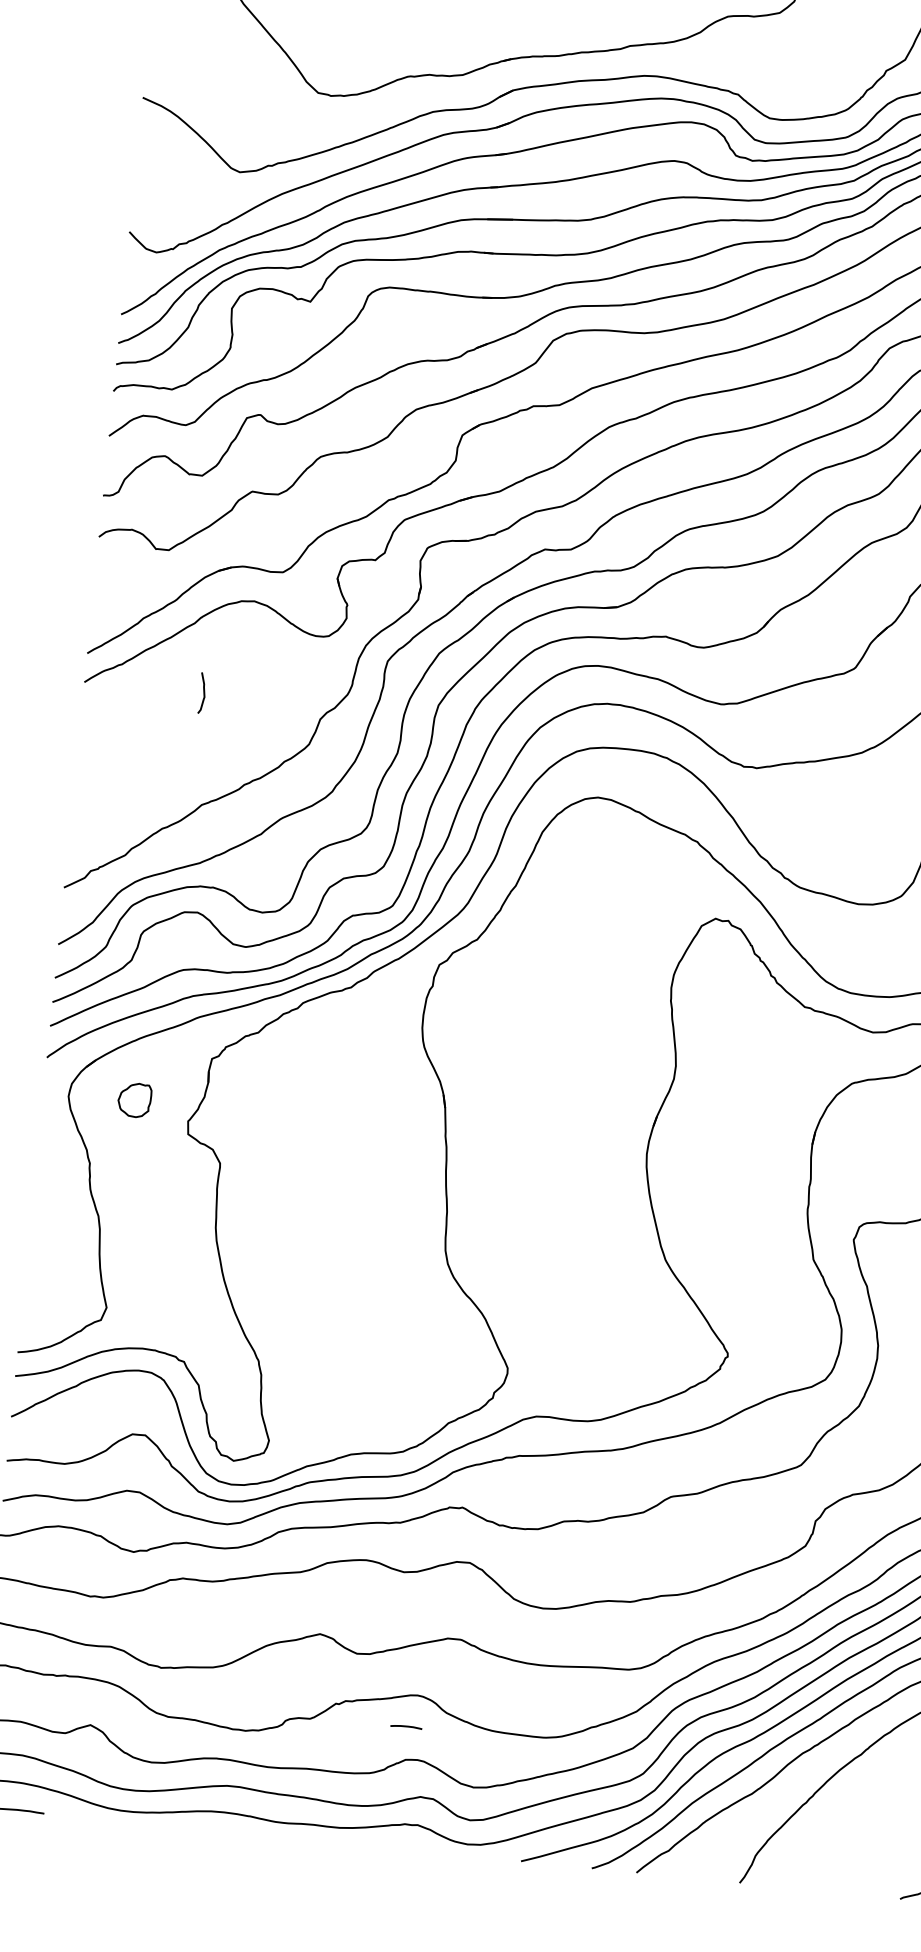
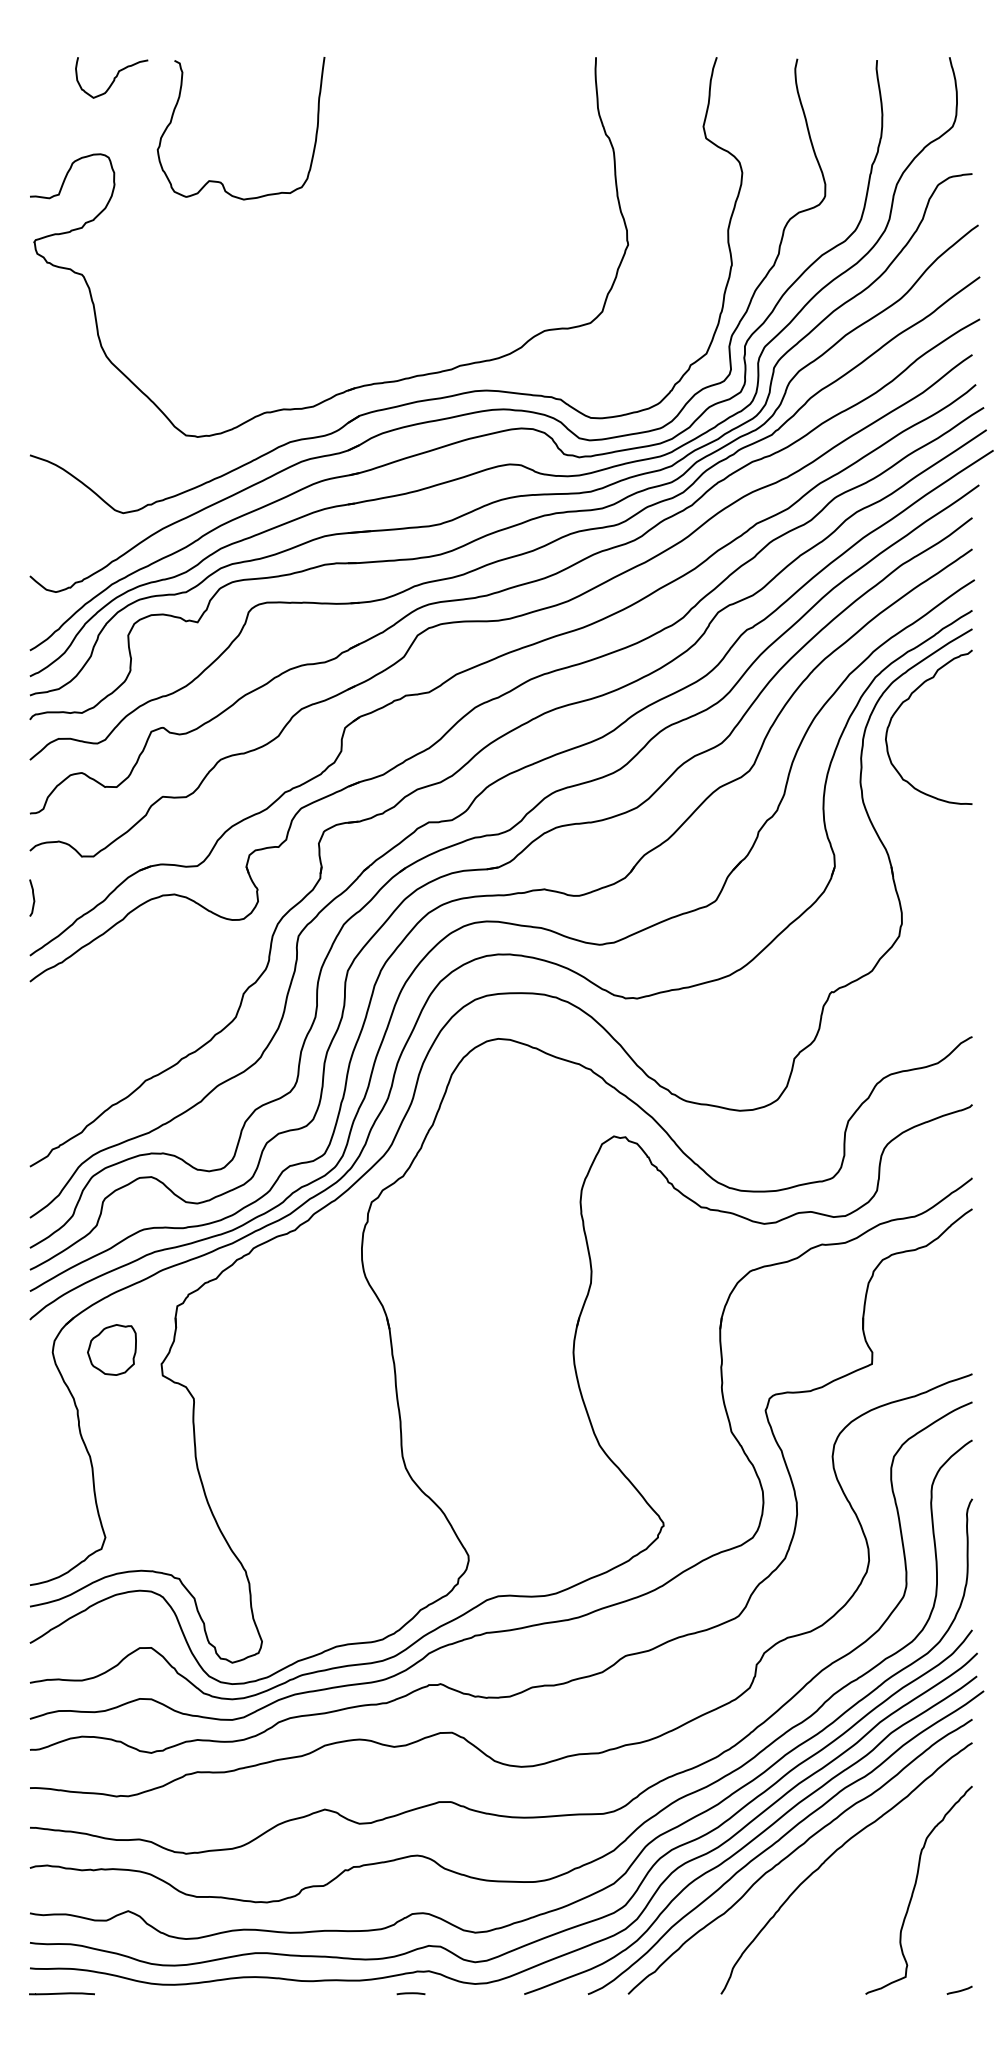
curve: (202, 692) -> (32, 897), moved
part: (134, 1099) -> (111, 1349), size x1.67
line: (405, 1726) -> (410, 1993), moved

